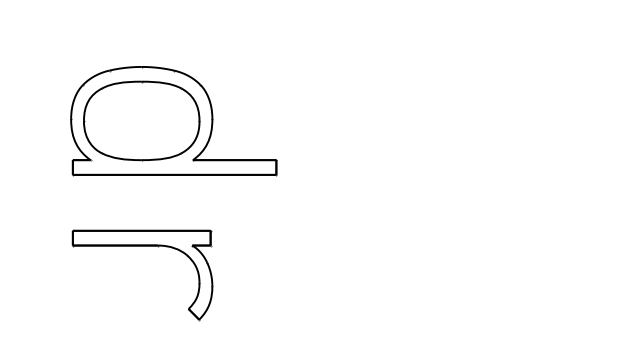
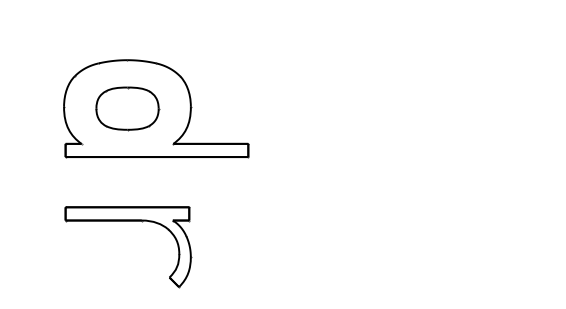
part: (141, 120) -> (127, 108), size x0.6

